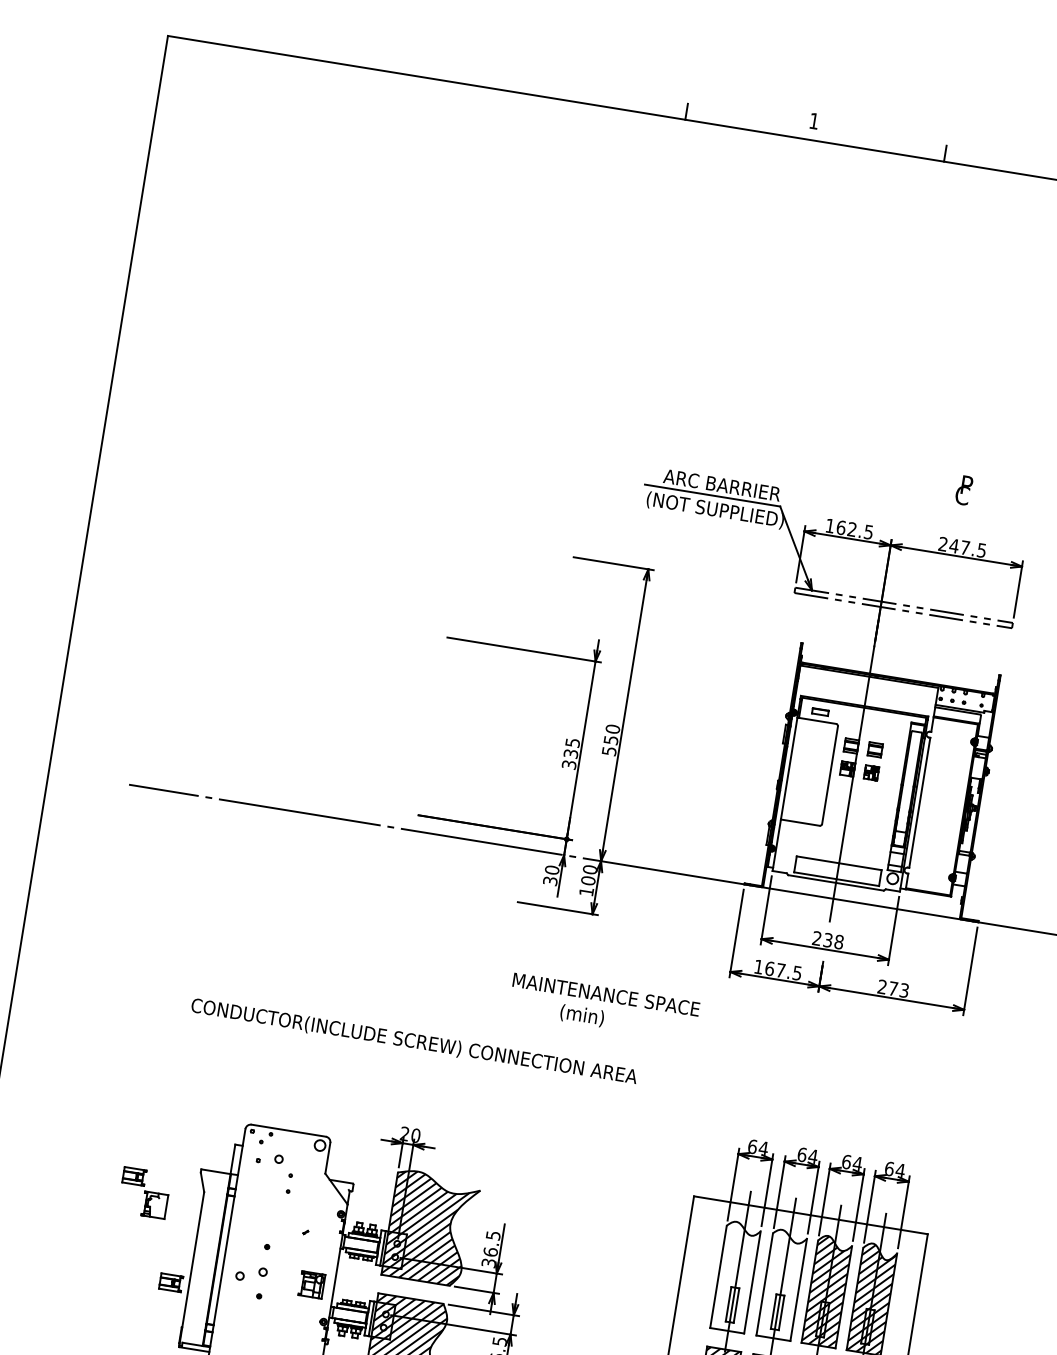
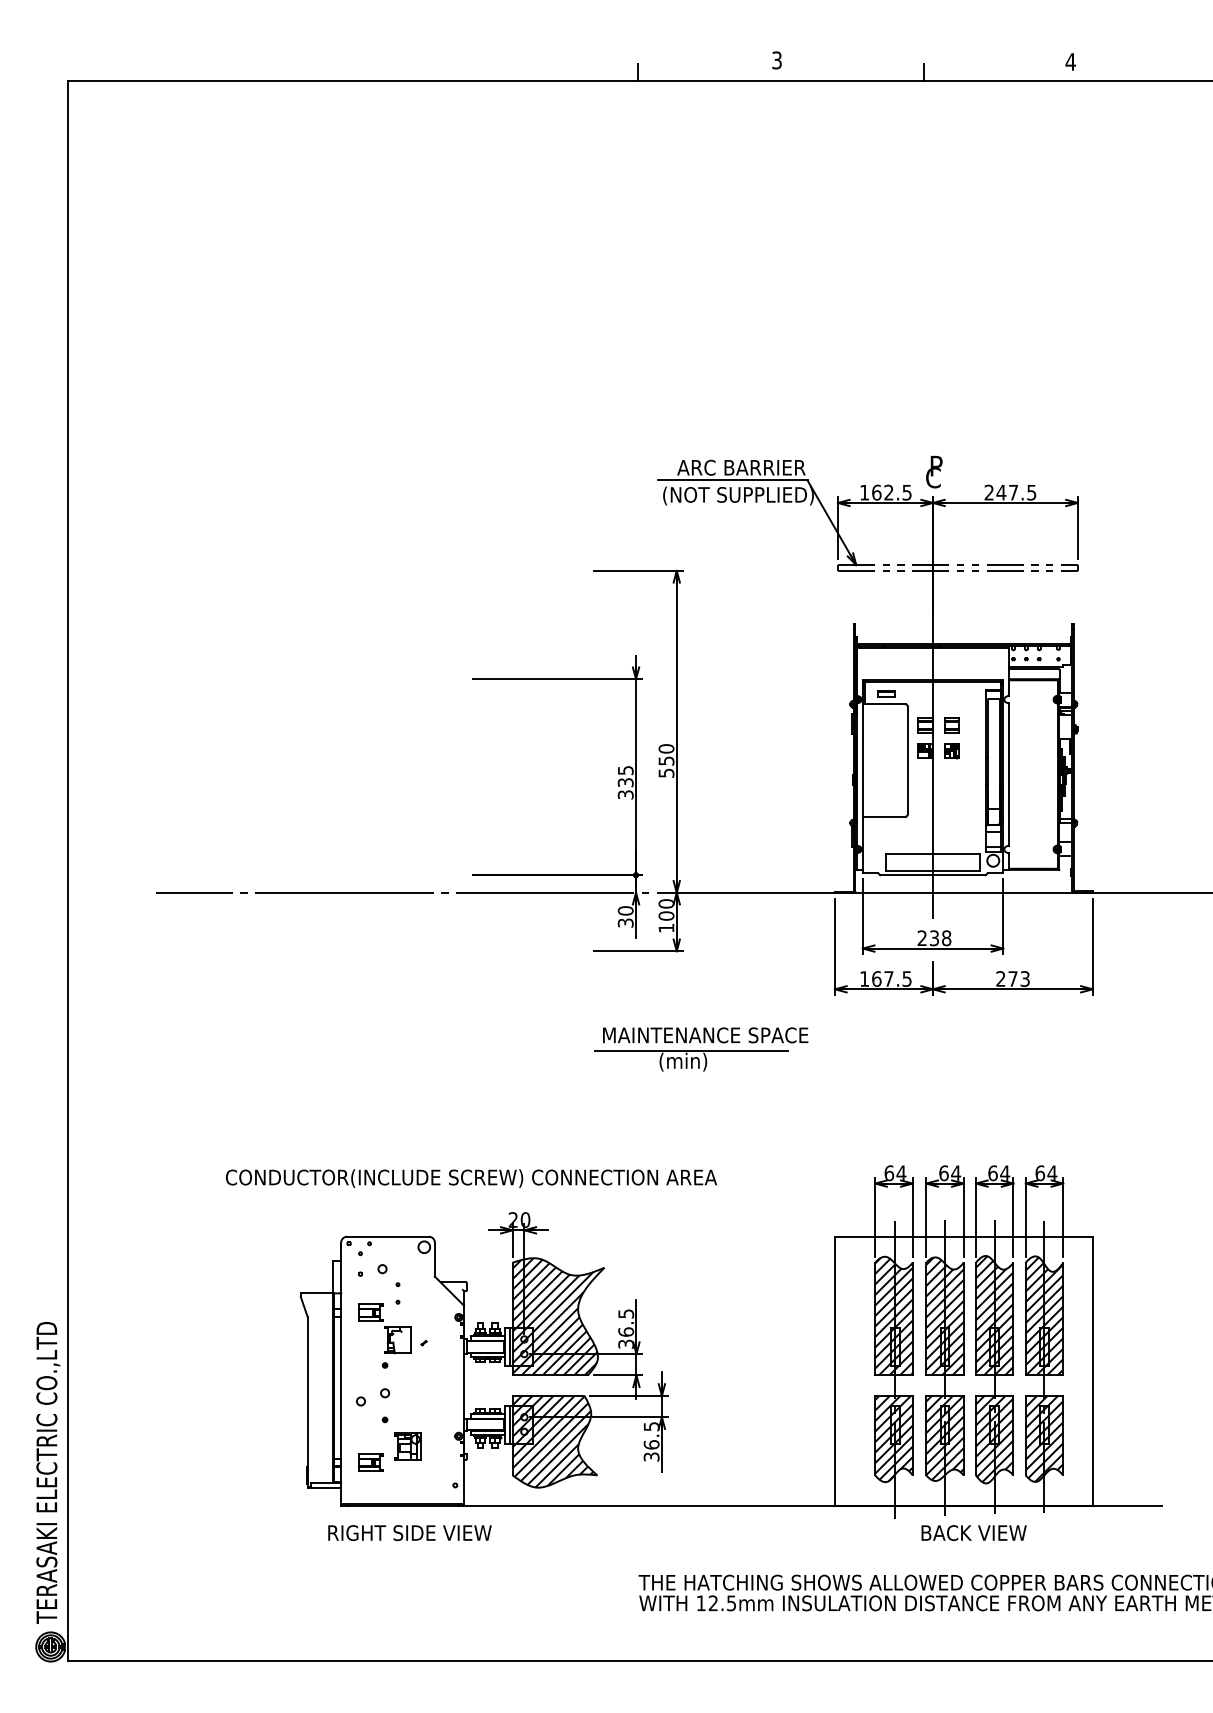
text: (813, 121) -> (776, 60), 1 -> 3
text: (964, 490) -> (934, 472), moved
line: (591, 1006) -> (691, 1050), added
text: (414, 1041) -> (471, 1178), moved
part: (144, 1192) -> (384, 1328), moved
hatch: (735, 1277) -> (893, 1316), added
part: (170, 1282) -> (370, 1462), moved
part: (311, 1284) -> (407, 1446), moved
hatch: (781, 1284) -> (944, 1316), added

